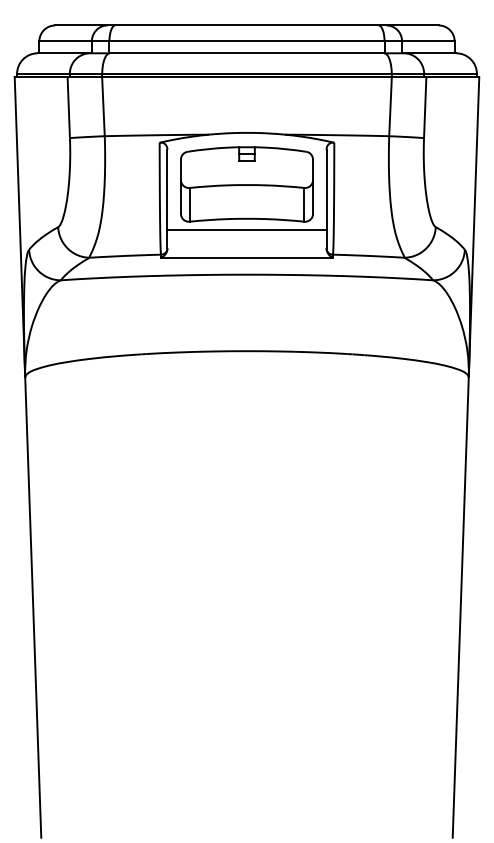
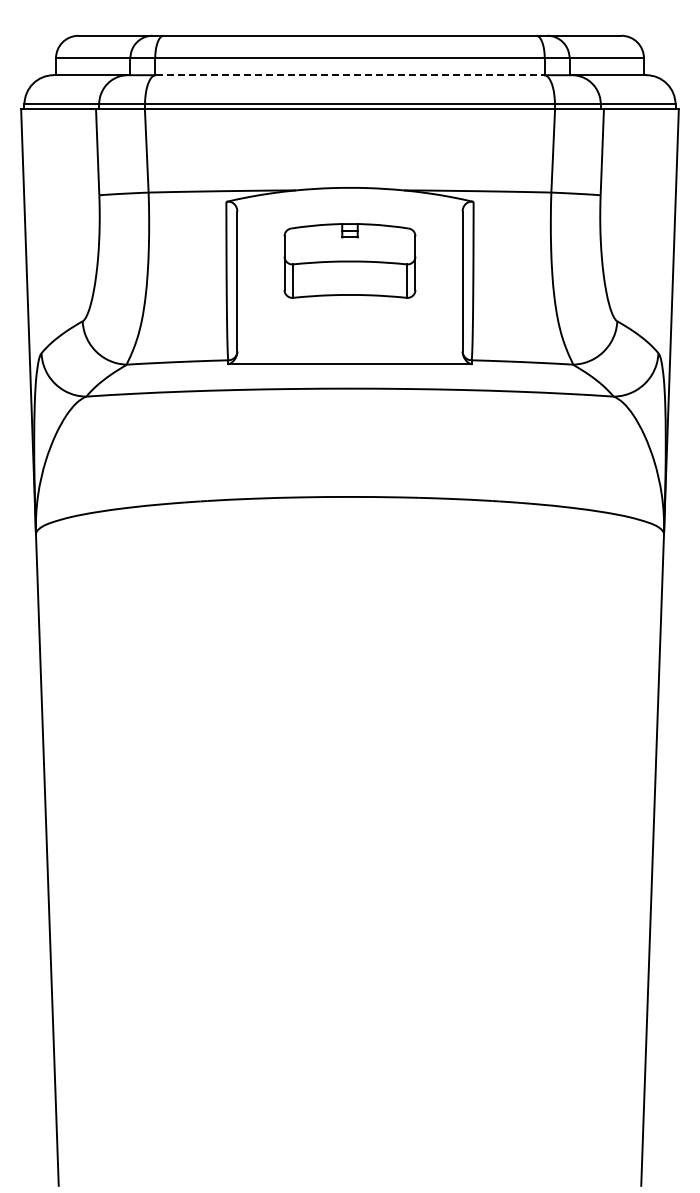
line: (247, 53) -> (350, 75), solid -> dashed
part: (246, 184) -> (349, 260), size x0.7
line: (246, 230) -> (349, 325), removed

